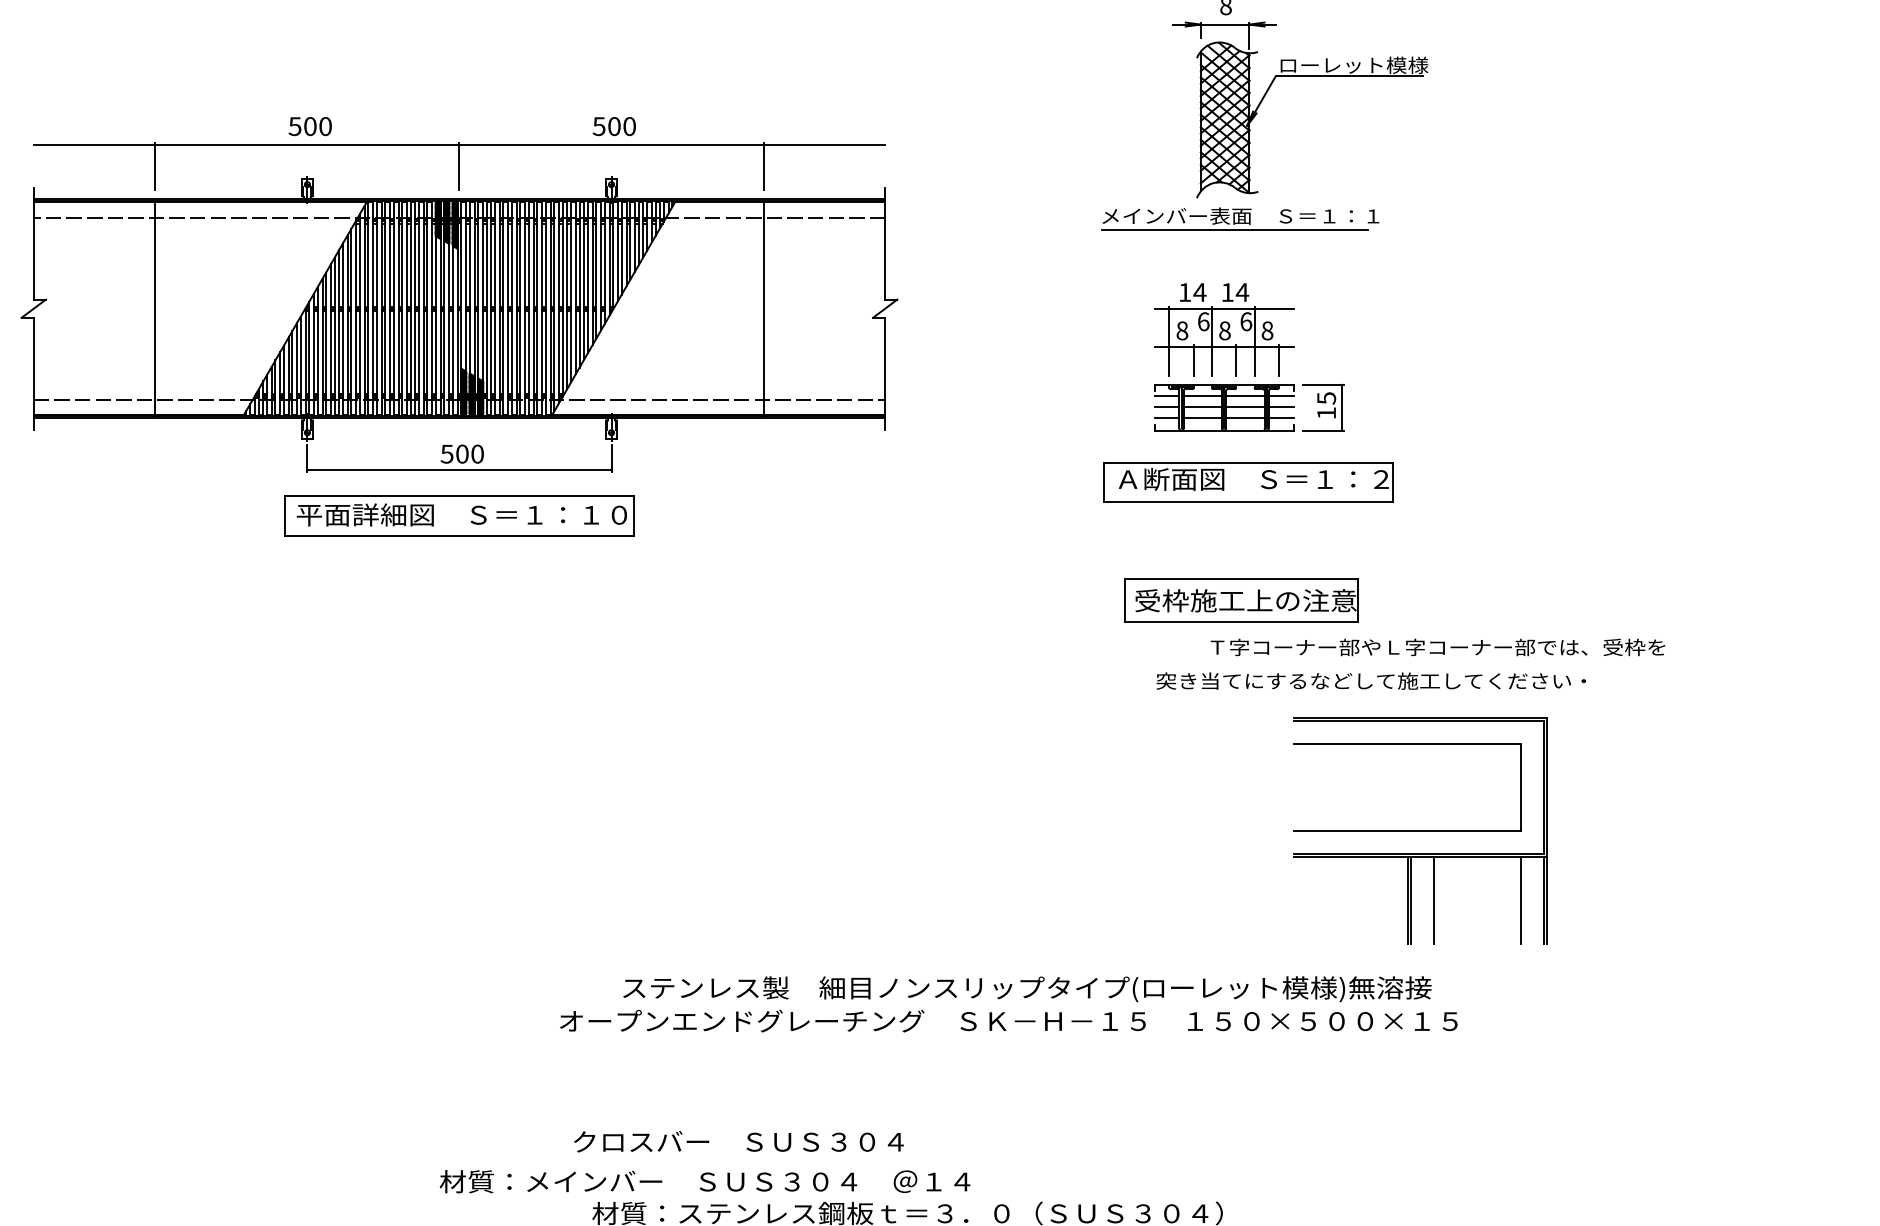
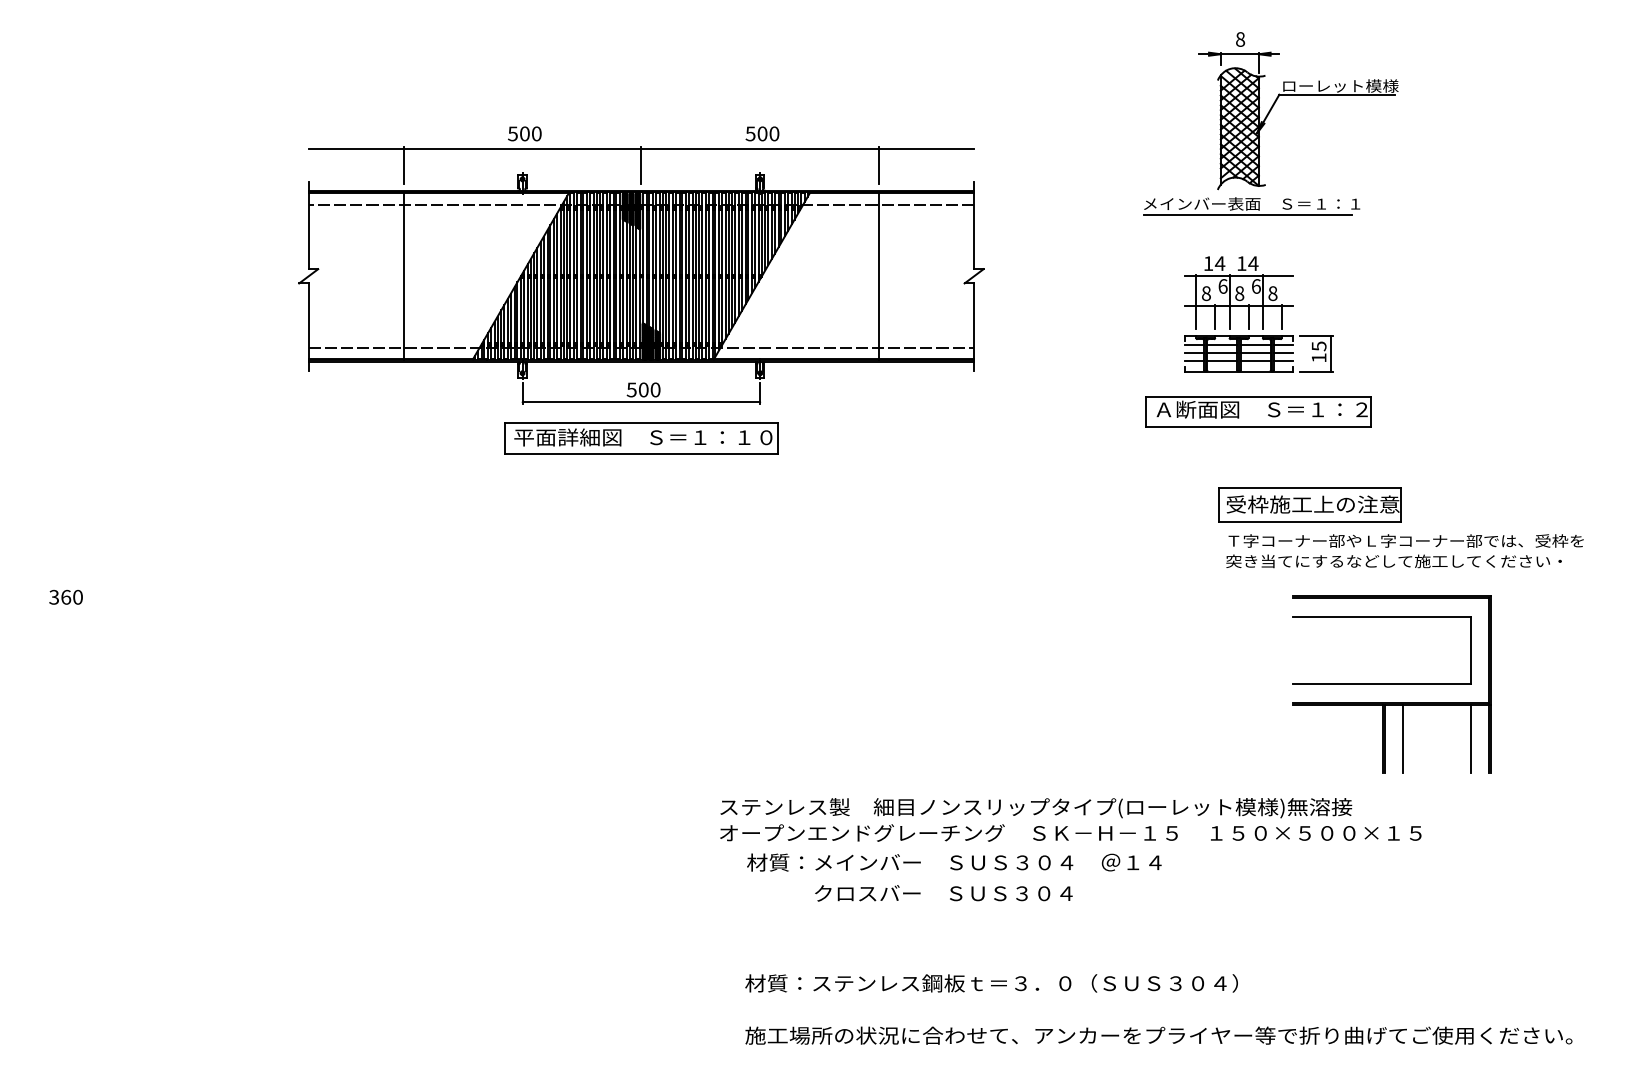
part: (1241, 600) -> (1309, 504), moved
text: (1370, 681) -> (1393, 561), moved
text: (1027, 989) -> (1036, 808), moved
text: (738, 1141) -> (943, 893), moved
text: (705, 1181) -> (954, 862), moved

